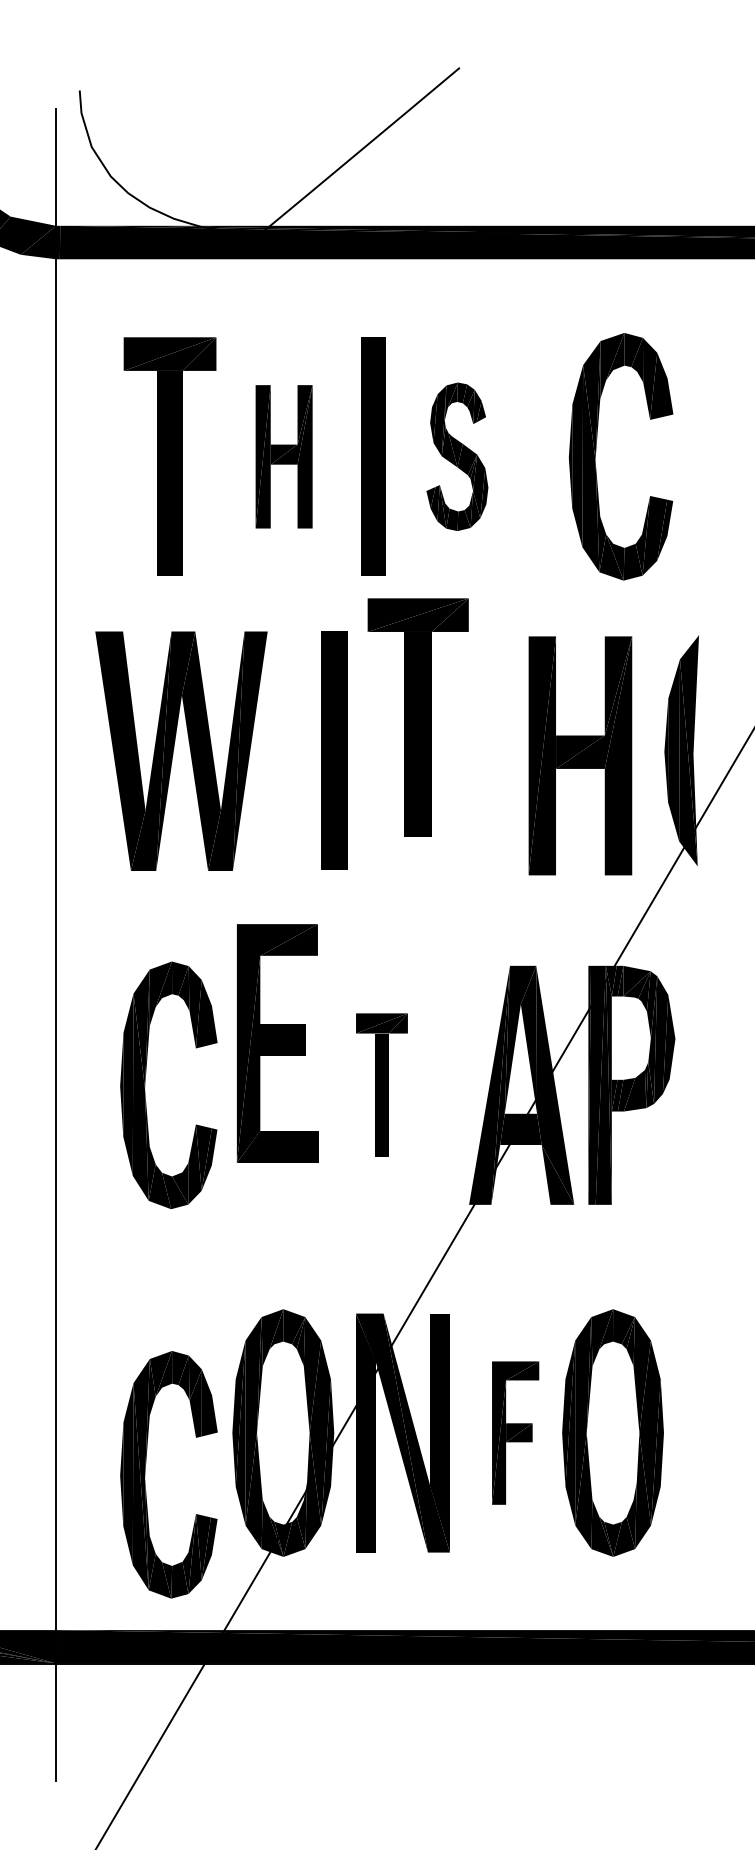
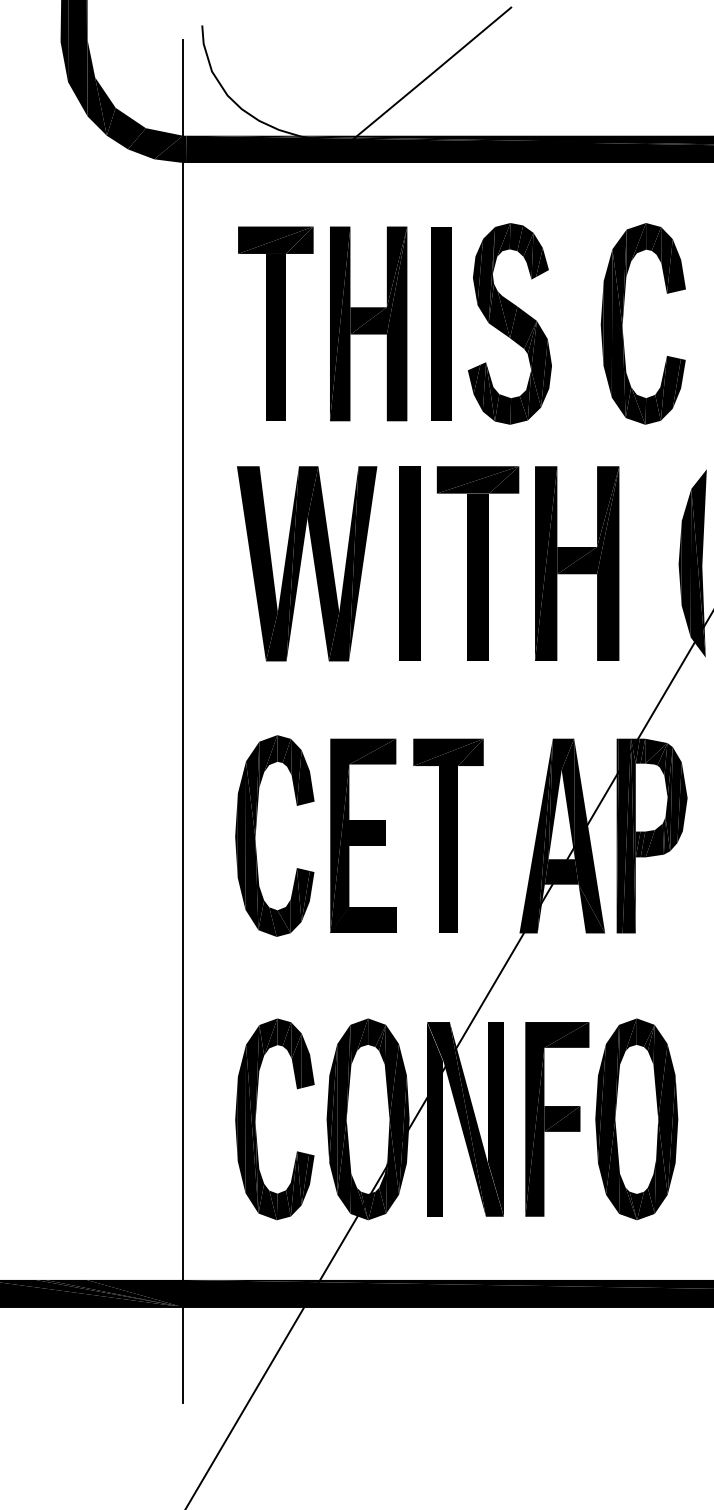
part: (283, 456) -> (368, 323), size x1.67
part: (456, 456) -> (509, 323), size x1.67
part: (417, 717) -> (477, 563), moved
part: (174, 748) -> (301, 561), moved
part: (580, 755) -> (577, 563), moved
part: (277, 1042) -> (363, 835), moved
part: (381, 1084) -> (448, 835), size x1.67
part: (515, 1433) -> (557, 1119), size x1.67
part: (146, 1467) -> (256, 1113), moved

